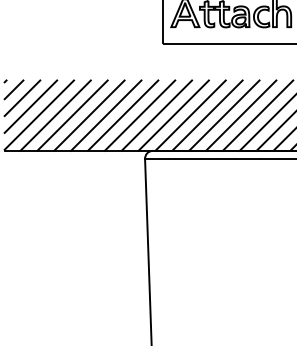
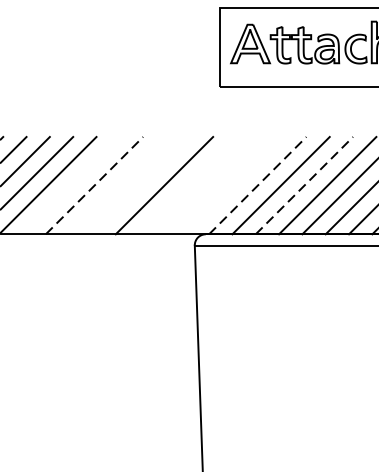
line: (55, 115) -> (70, 185), removed
line: (72, 115) -> (94, 185), solid -> dashed
line: (89, 115) -> (117, 185), removed
line: (106, 115) -> (141, 185), removed
line: (139, 115) -> (187, 185), removed
line: (156, 115) -> (210, 185), removed
line: (173, 115) -> (234, 185), removed
line: (190, 115) -> (257, 185), solid -> dashed
line: (224, 115) -> (304, 185), solid -> dashed

